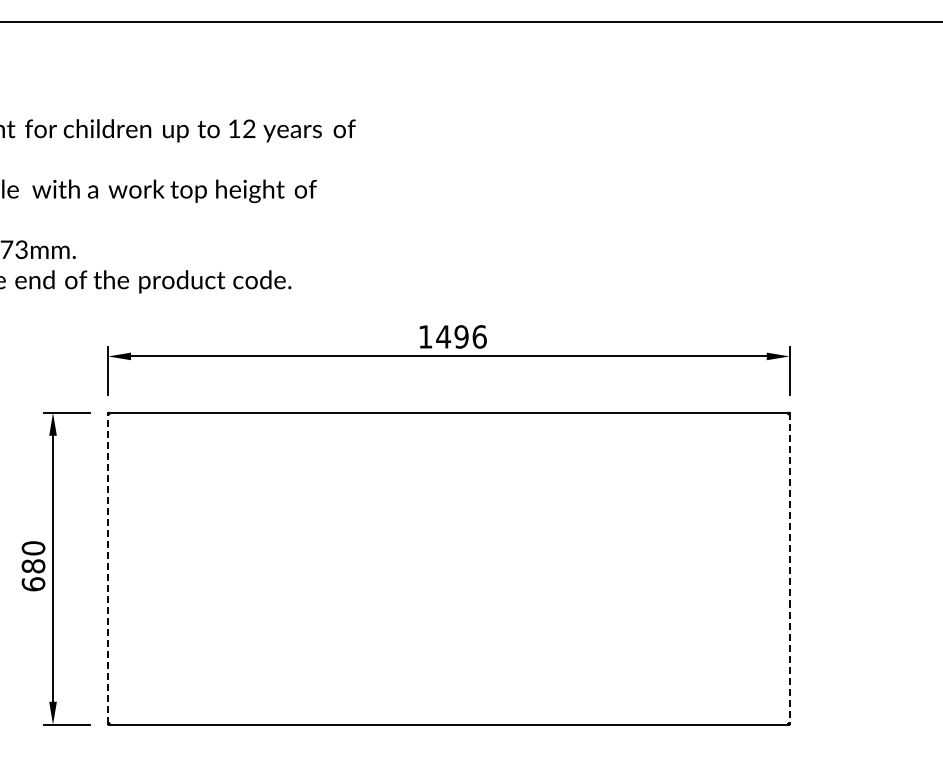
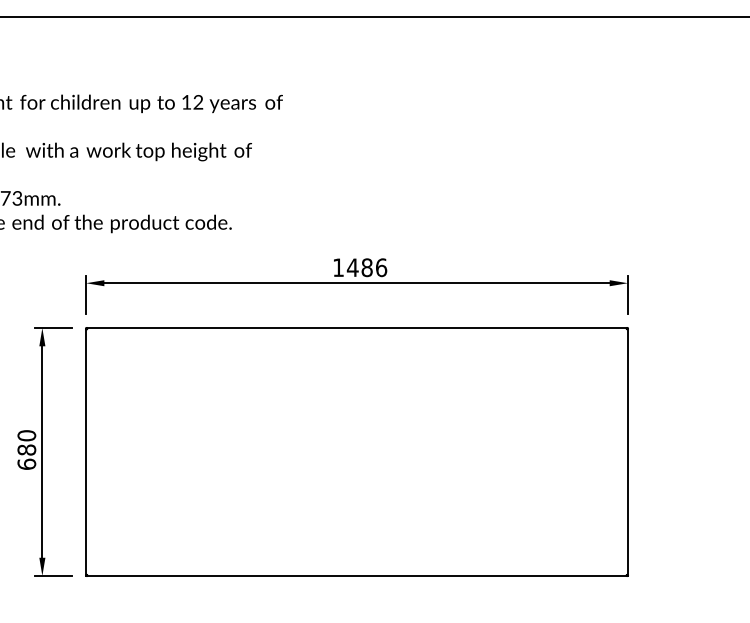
text: (461, 336) -> (367, 267), 1496 -> 1486
line: (108, 568) -> (86, 451), dashed -> solid
line: (789, 569) -> (627, 452), dashed -> solid

